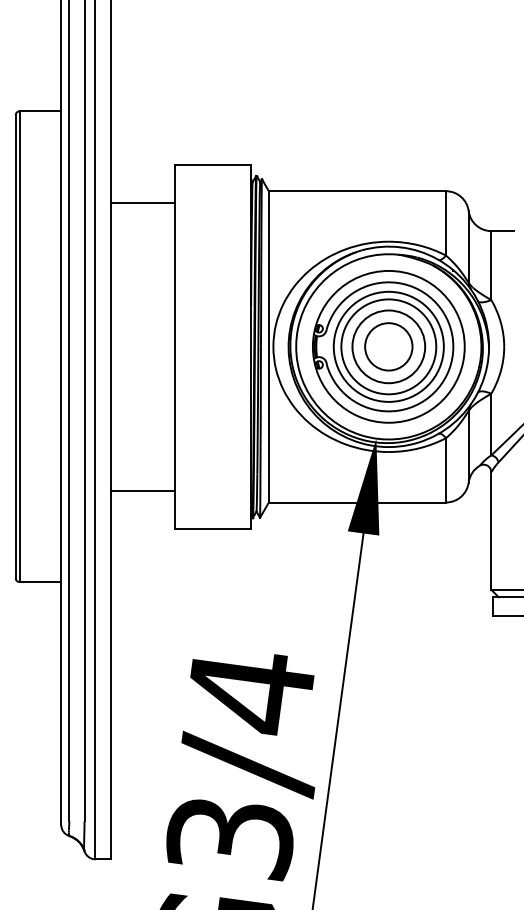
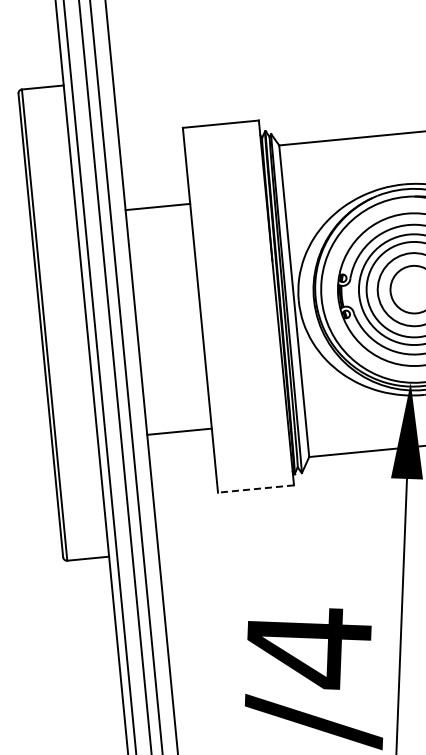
line: (142, 202) -> (157, 206), moved
line: (142, 491) -> (179, 432), moved
line: (213, 529) -> (256, 489), solid -> dashed

